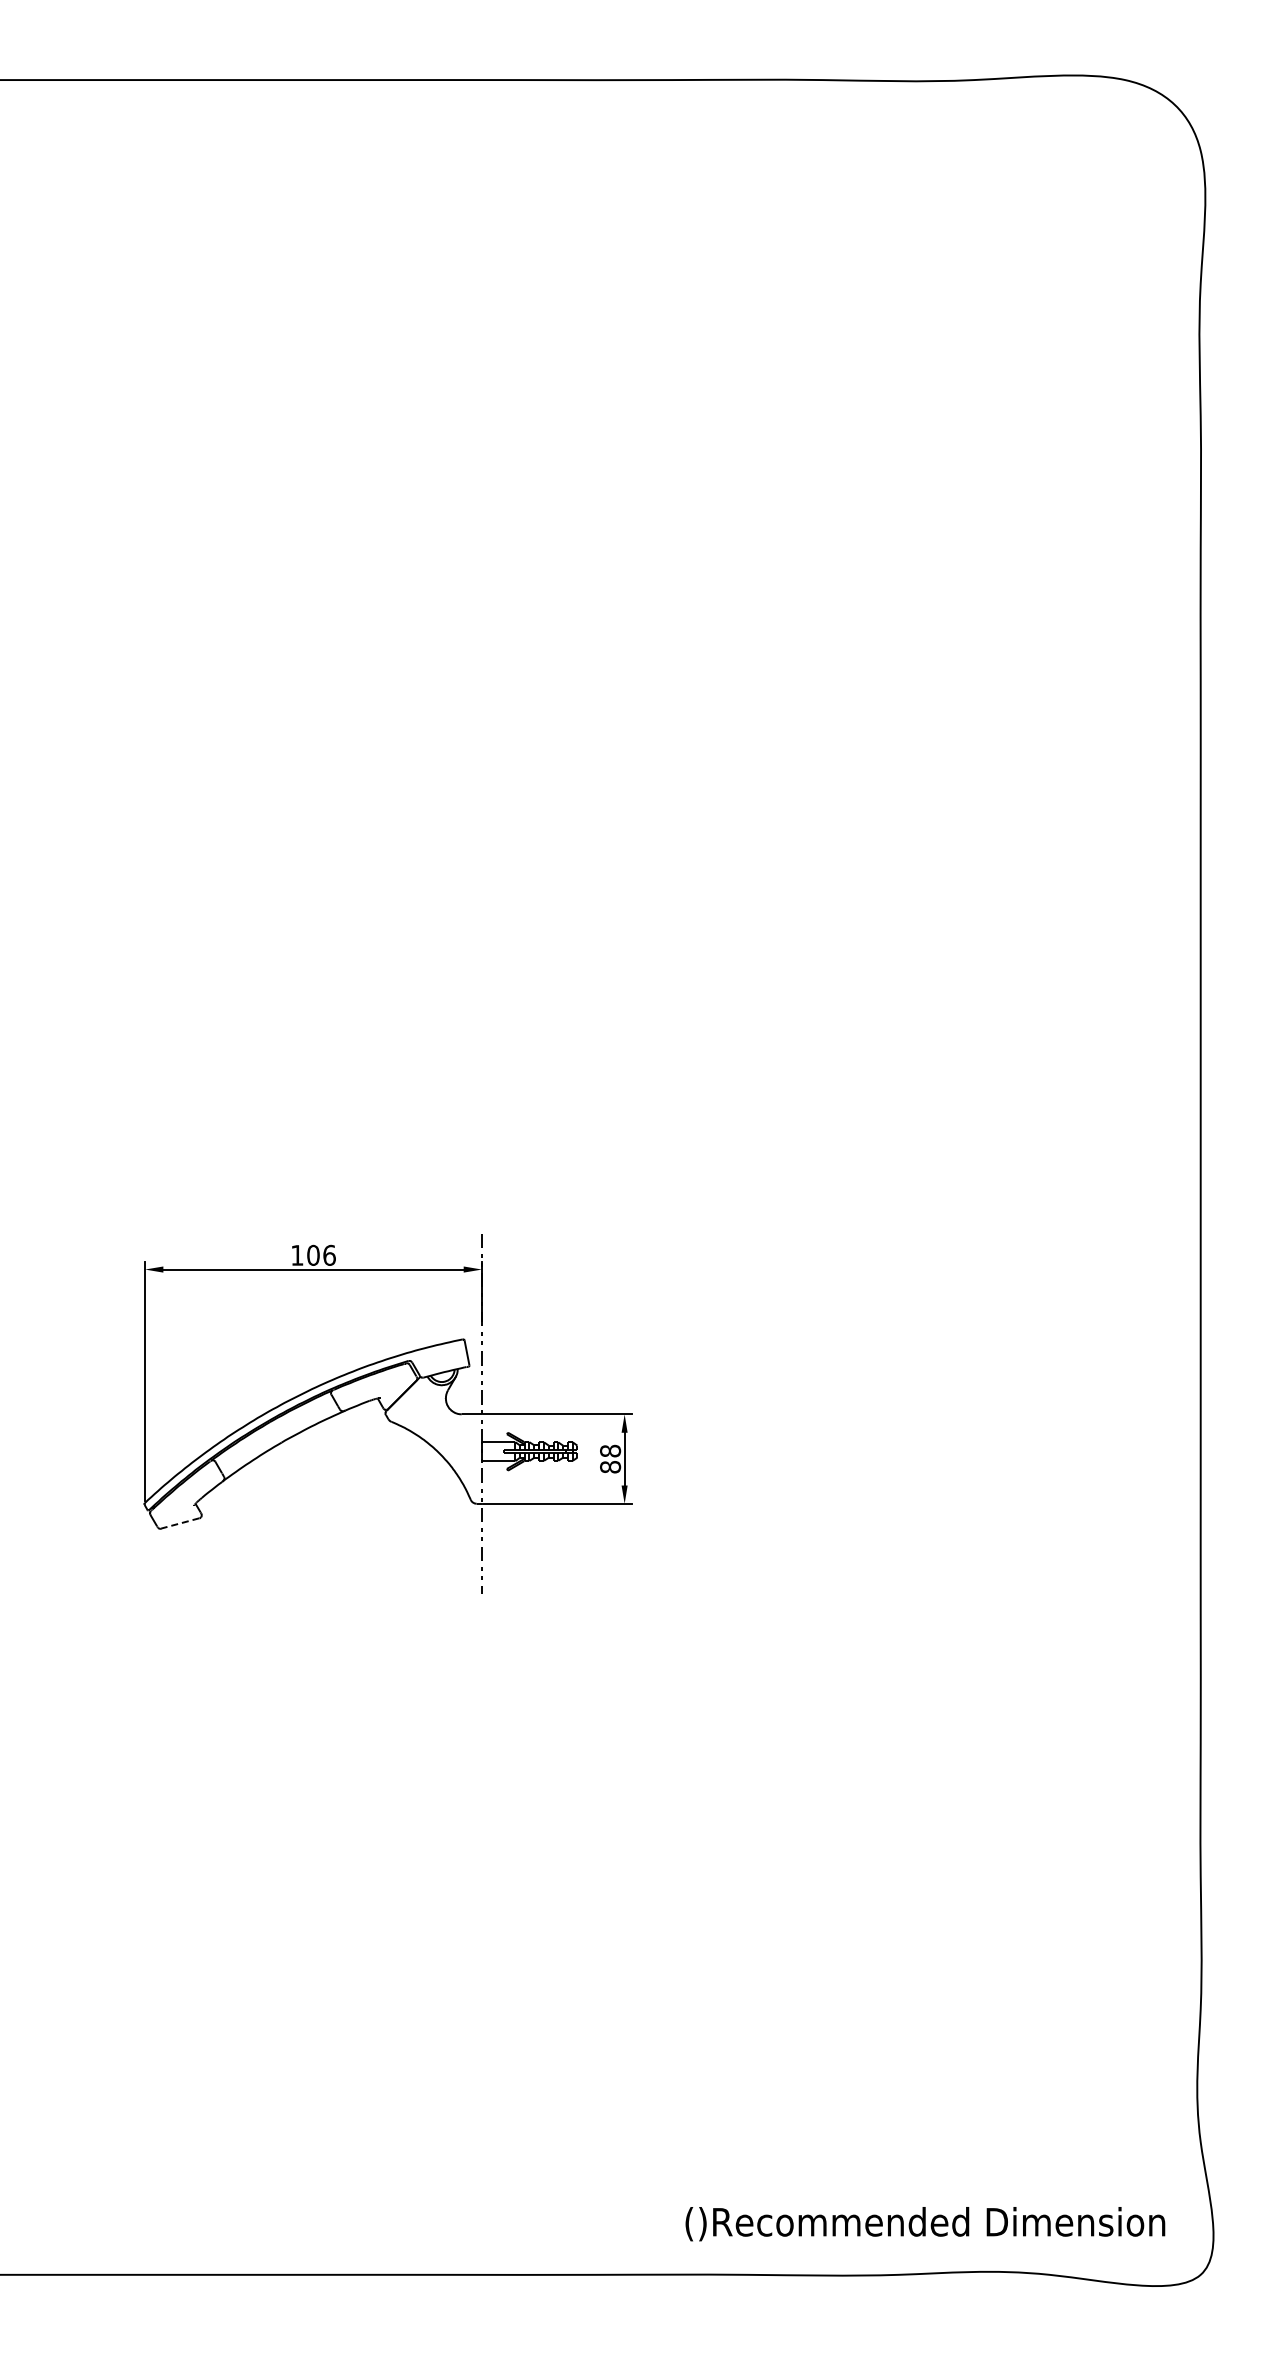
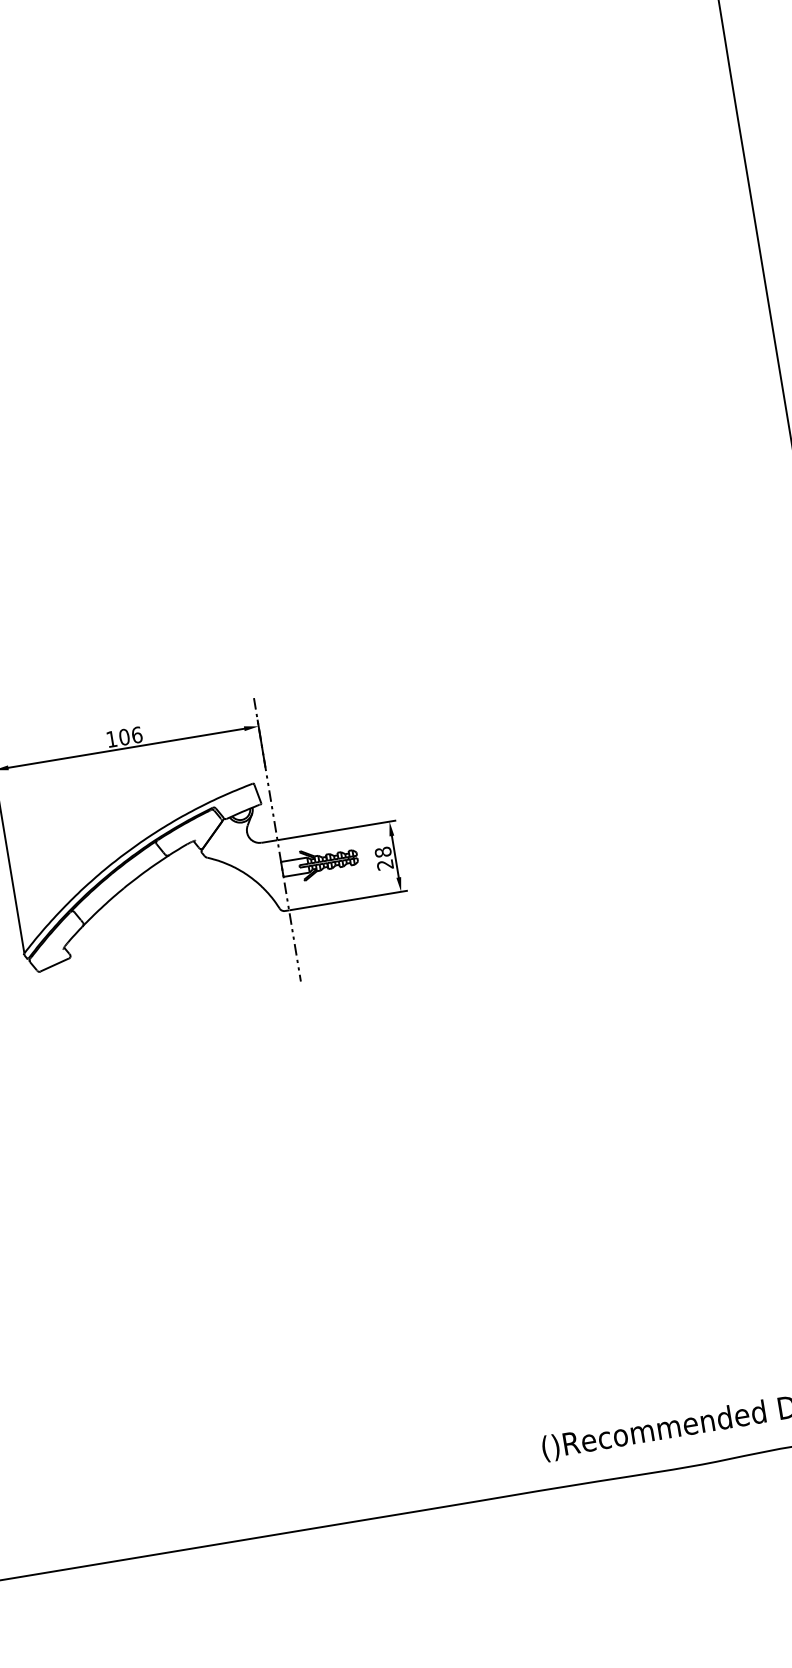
text: (610, 1467) -> (385, 865), 88 -> 28
line: (180, 1523) -> (54, 965), dashed -> solid

